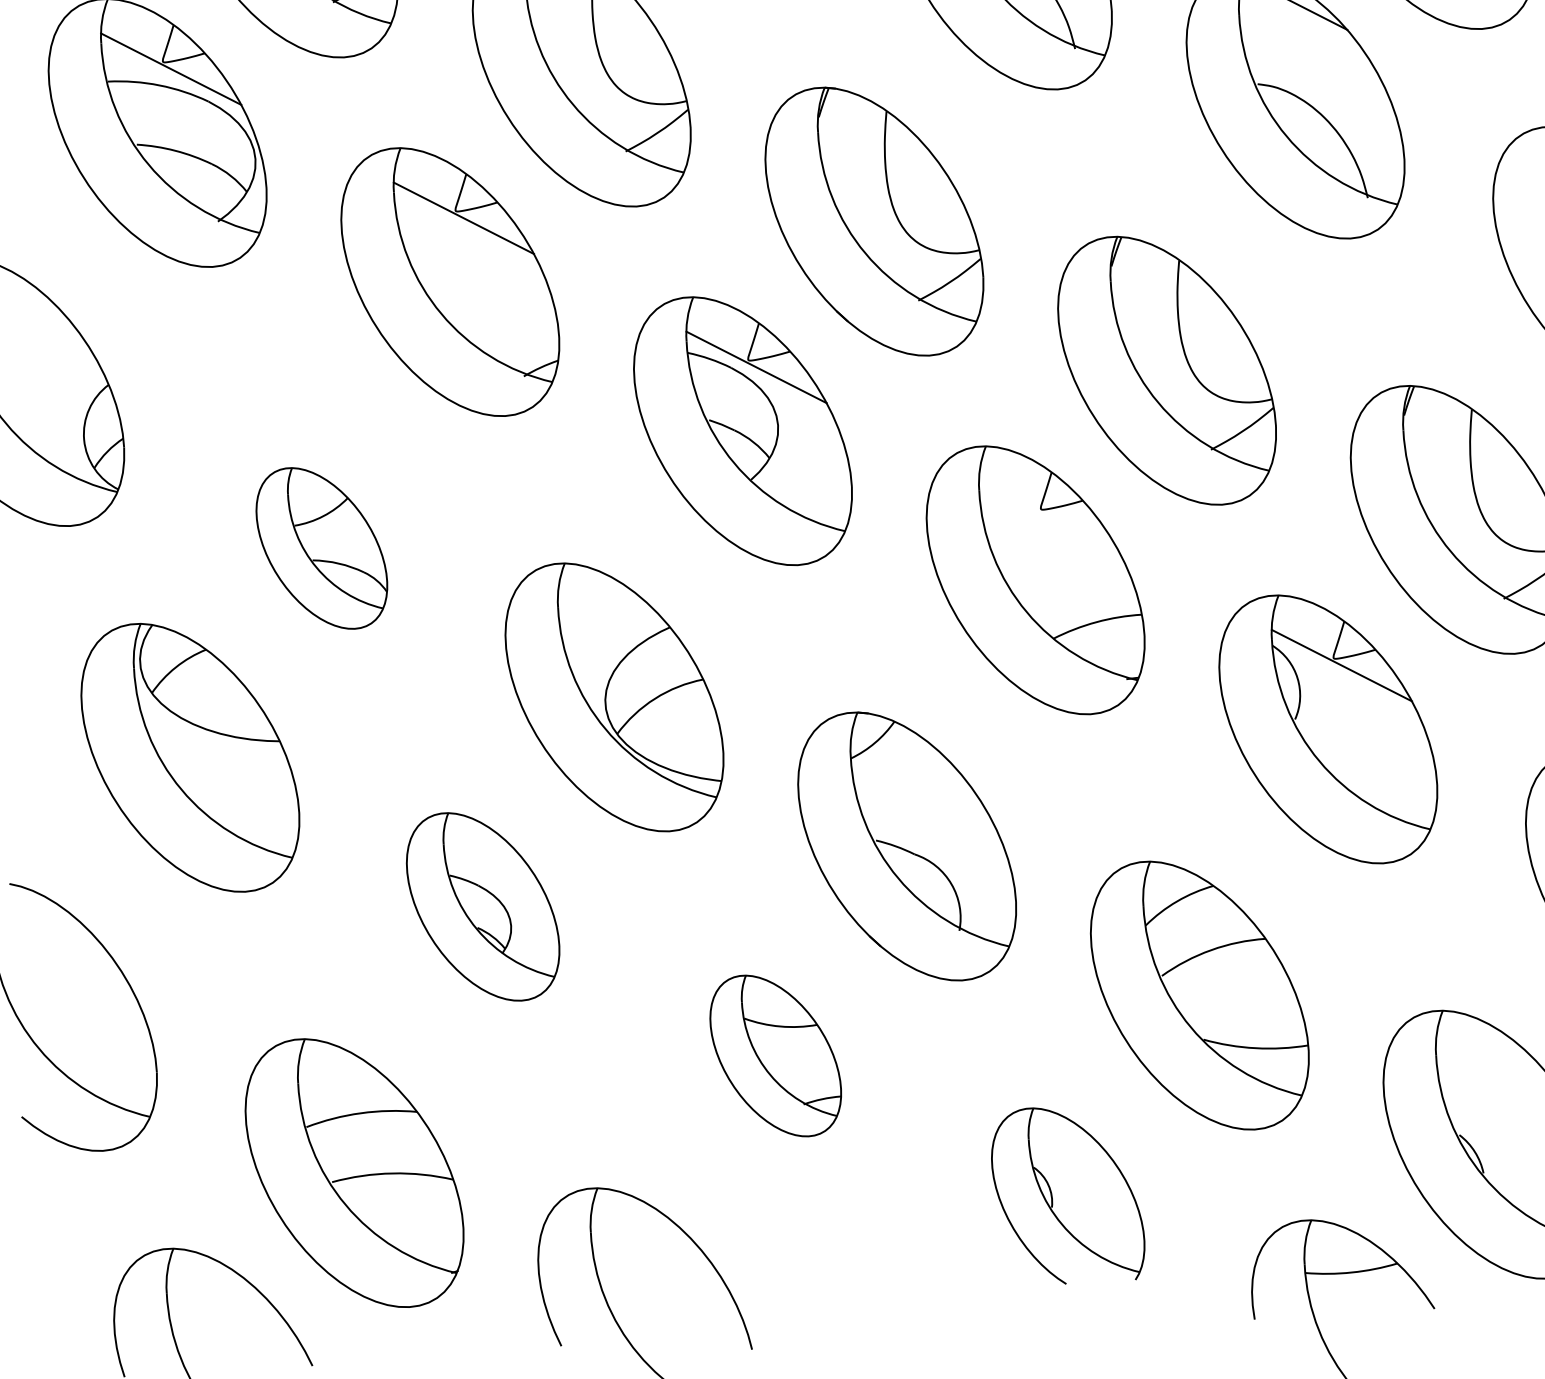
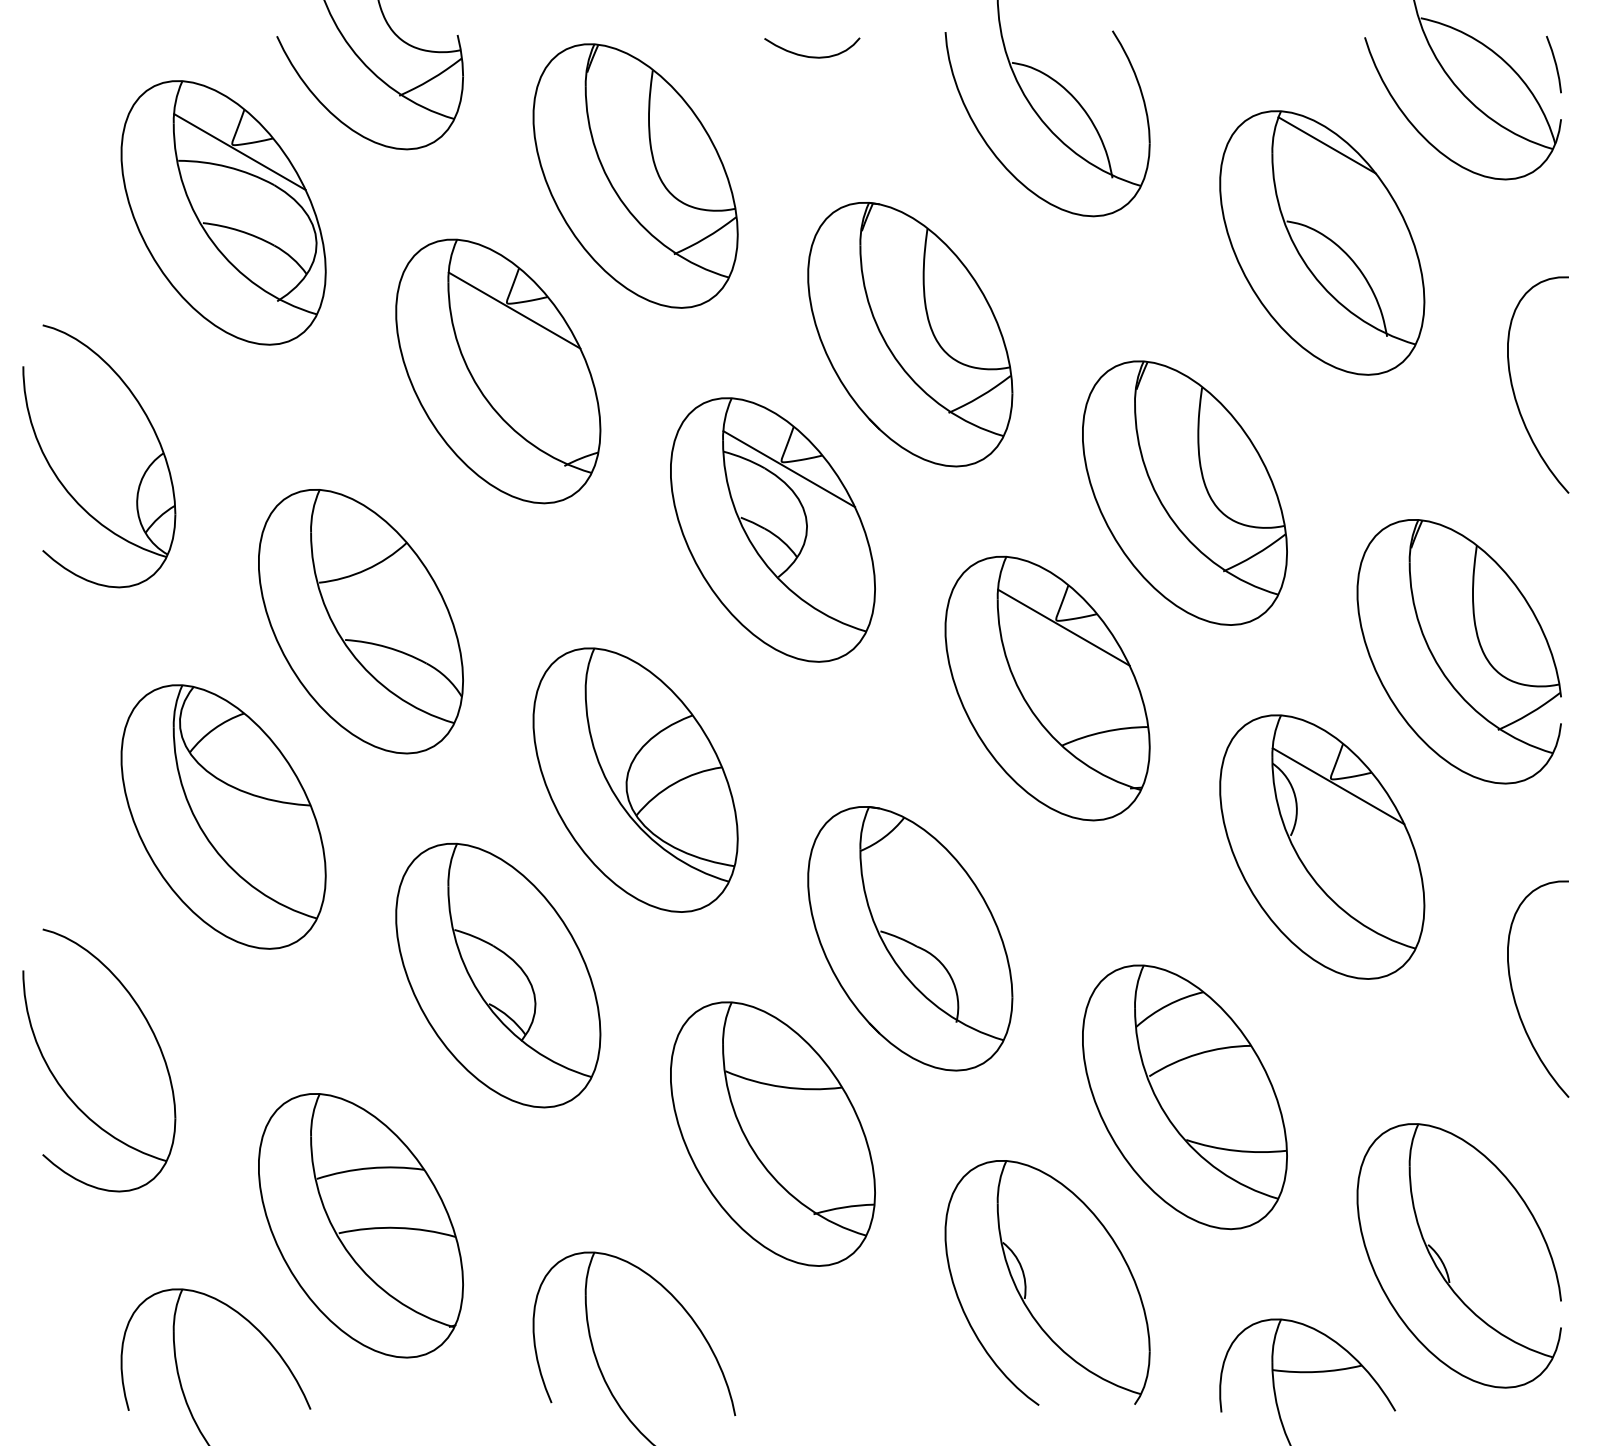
line: (1048, 516) -> (1063, 627), added
part: (321, 548) -> (360, 621), size x1.67
part: (483, 906) -> (498, 975), size x1.43
part: (775, 1055) -> (772, 1133), size x1.67
part: (1067, 1194) -> (1047, 1282), size x1.43

